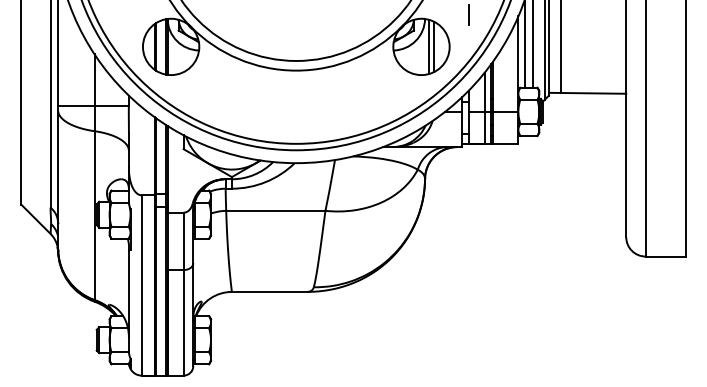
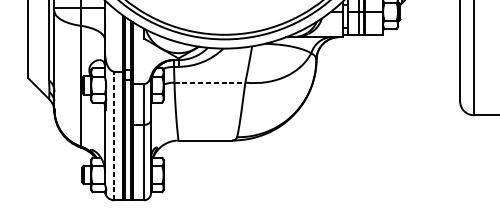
line: (275, 210) -> (209, 82), solid -> dashed
line: (141, 284) -> (114, 135), solid -> dashed

